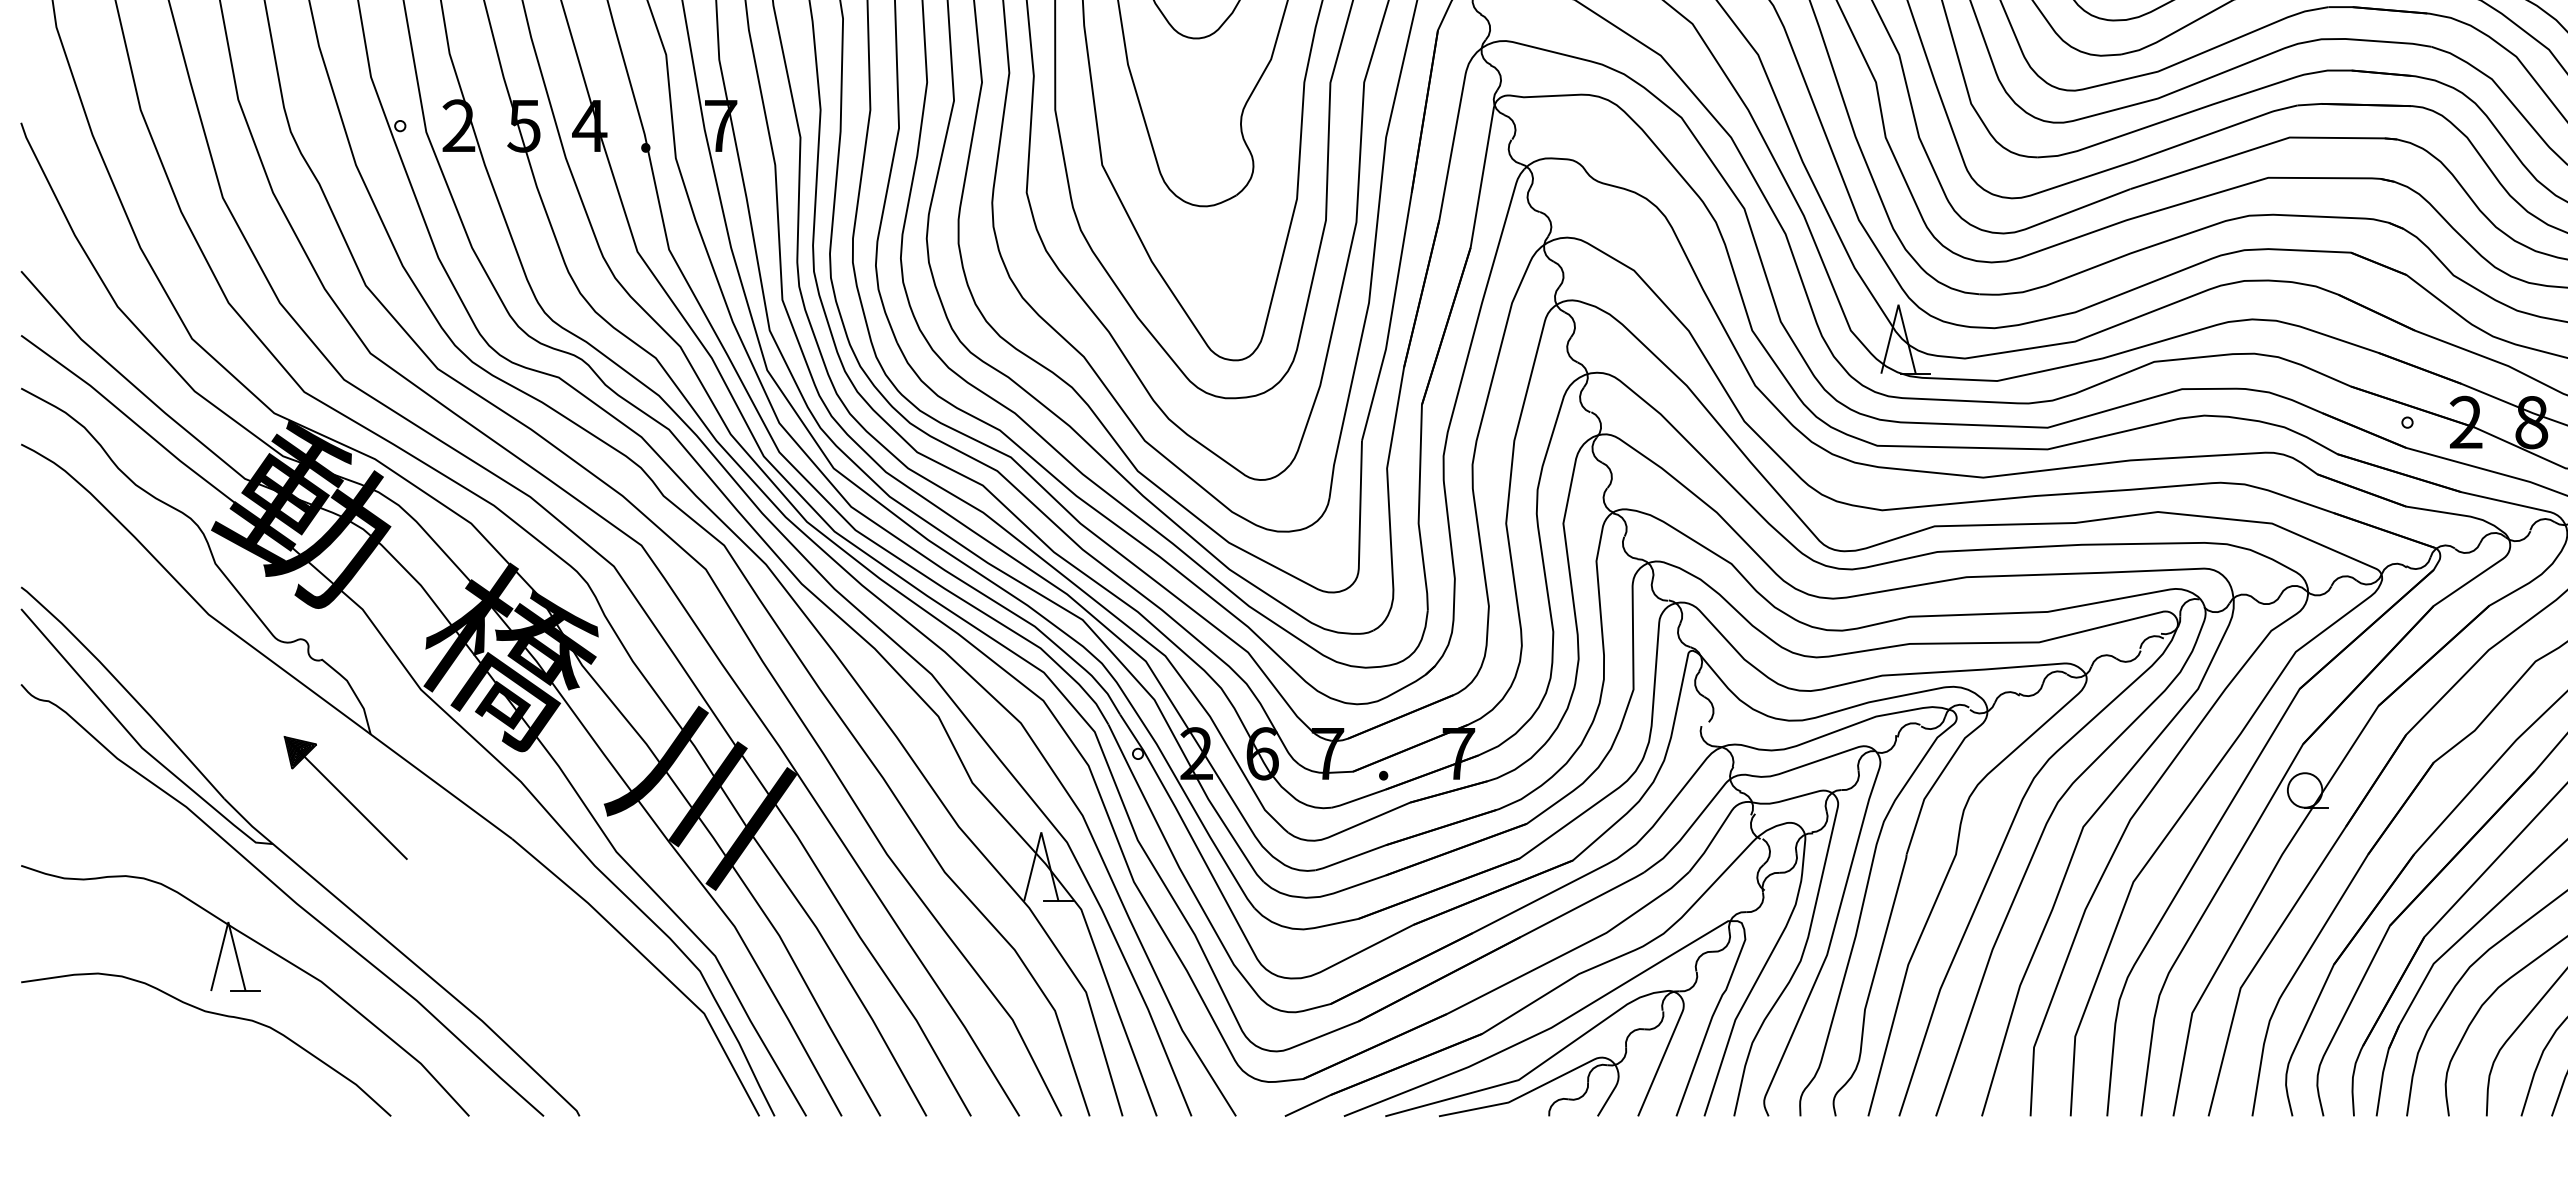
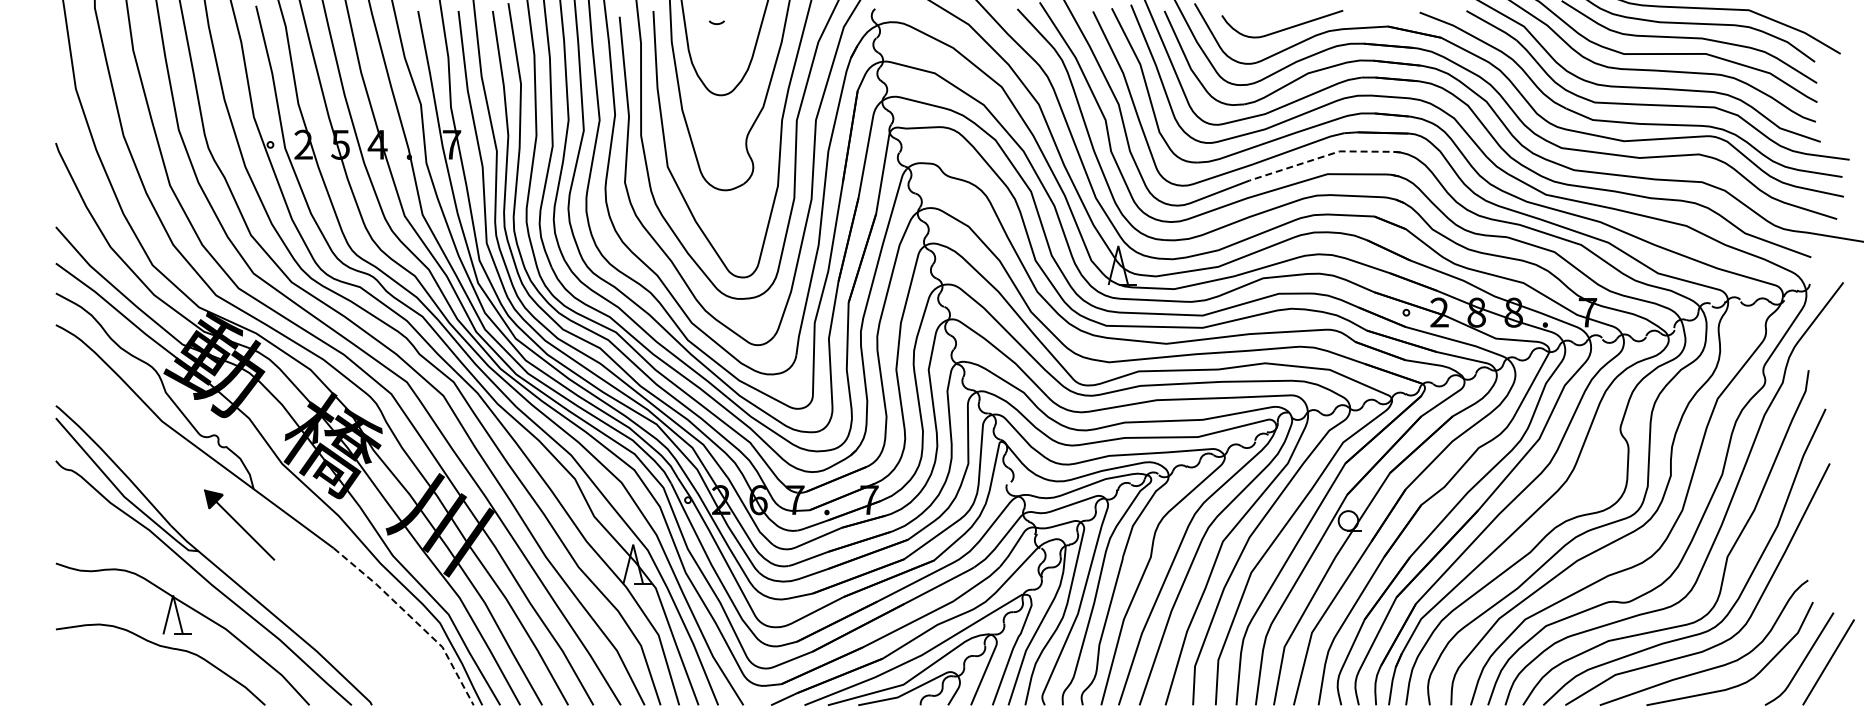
line: (2262, 146) -> (1324, 156), solid -> dashed
line: (651, 964) -> (412, 619), solid -> dashed

